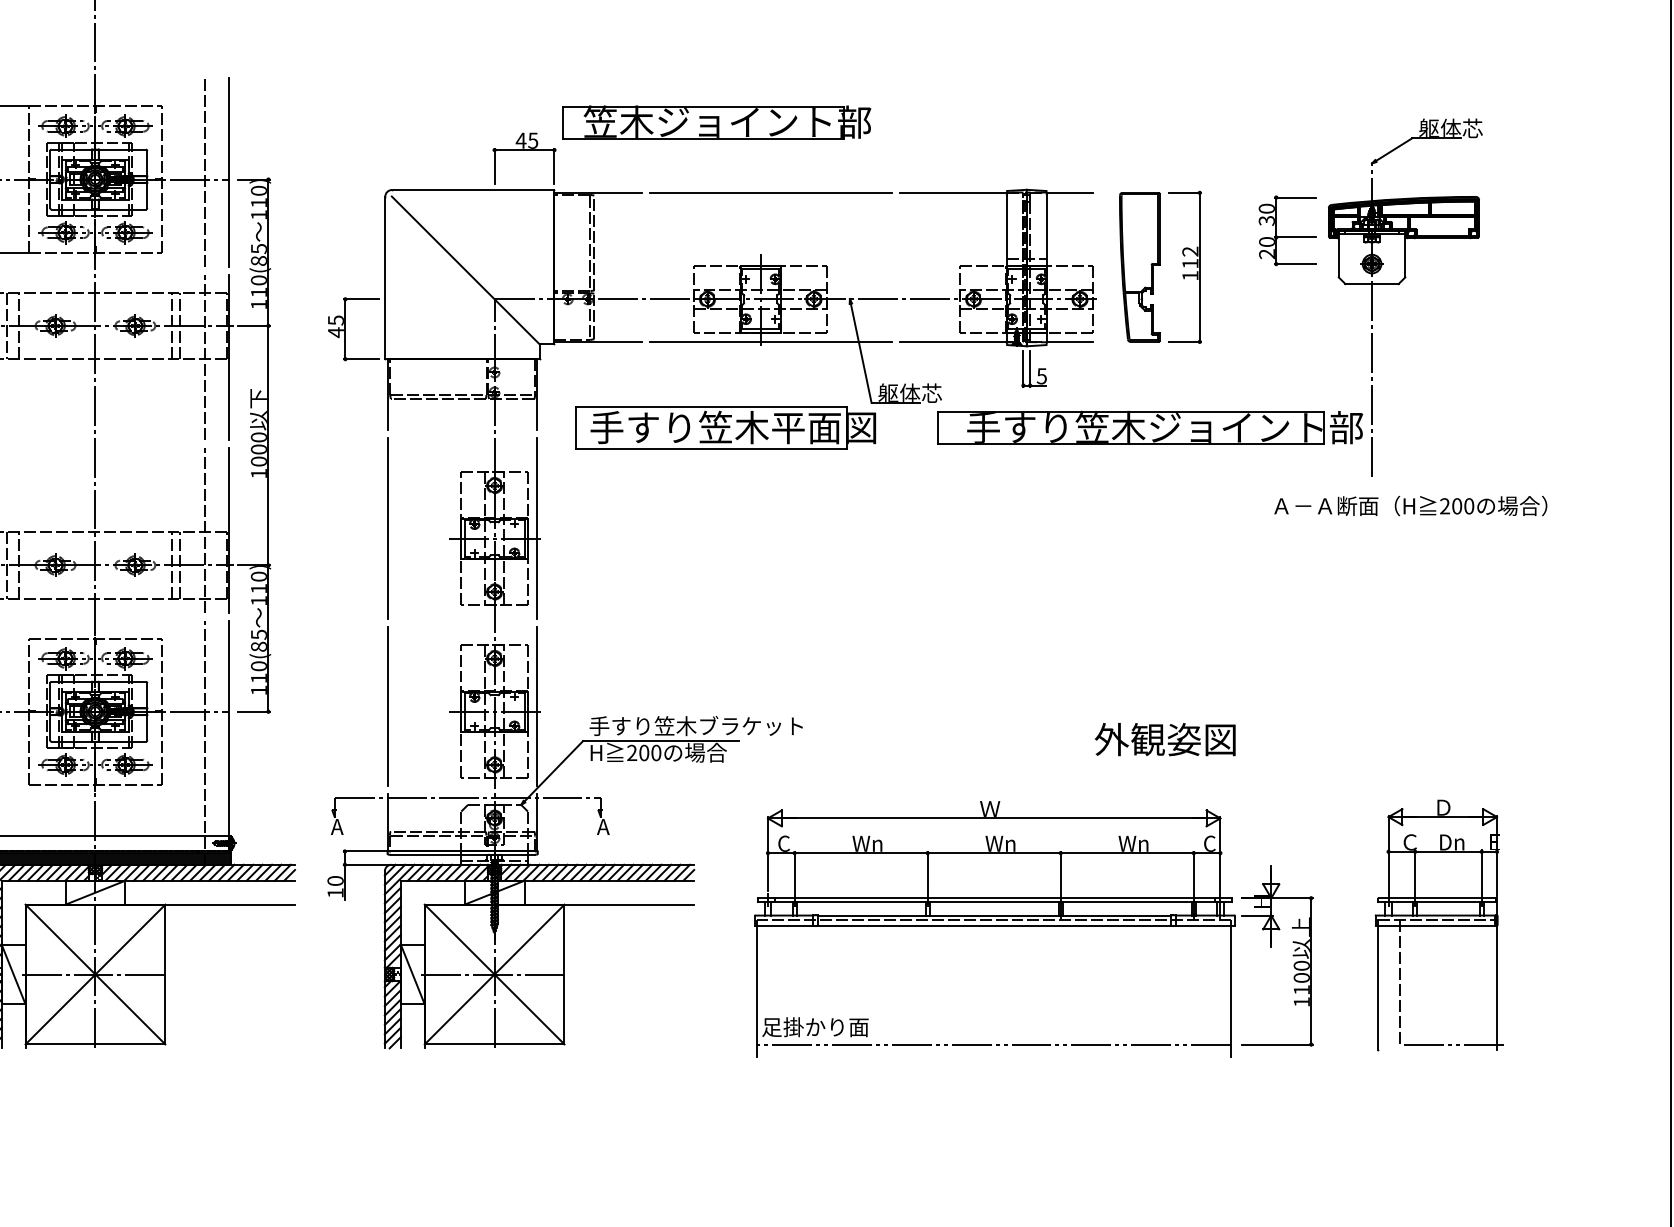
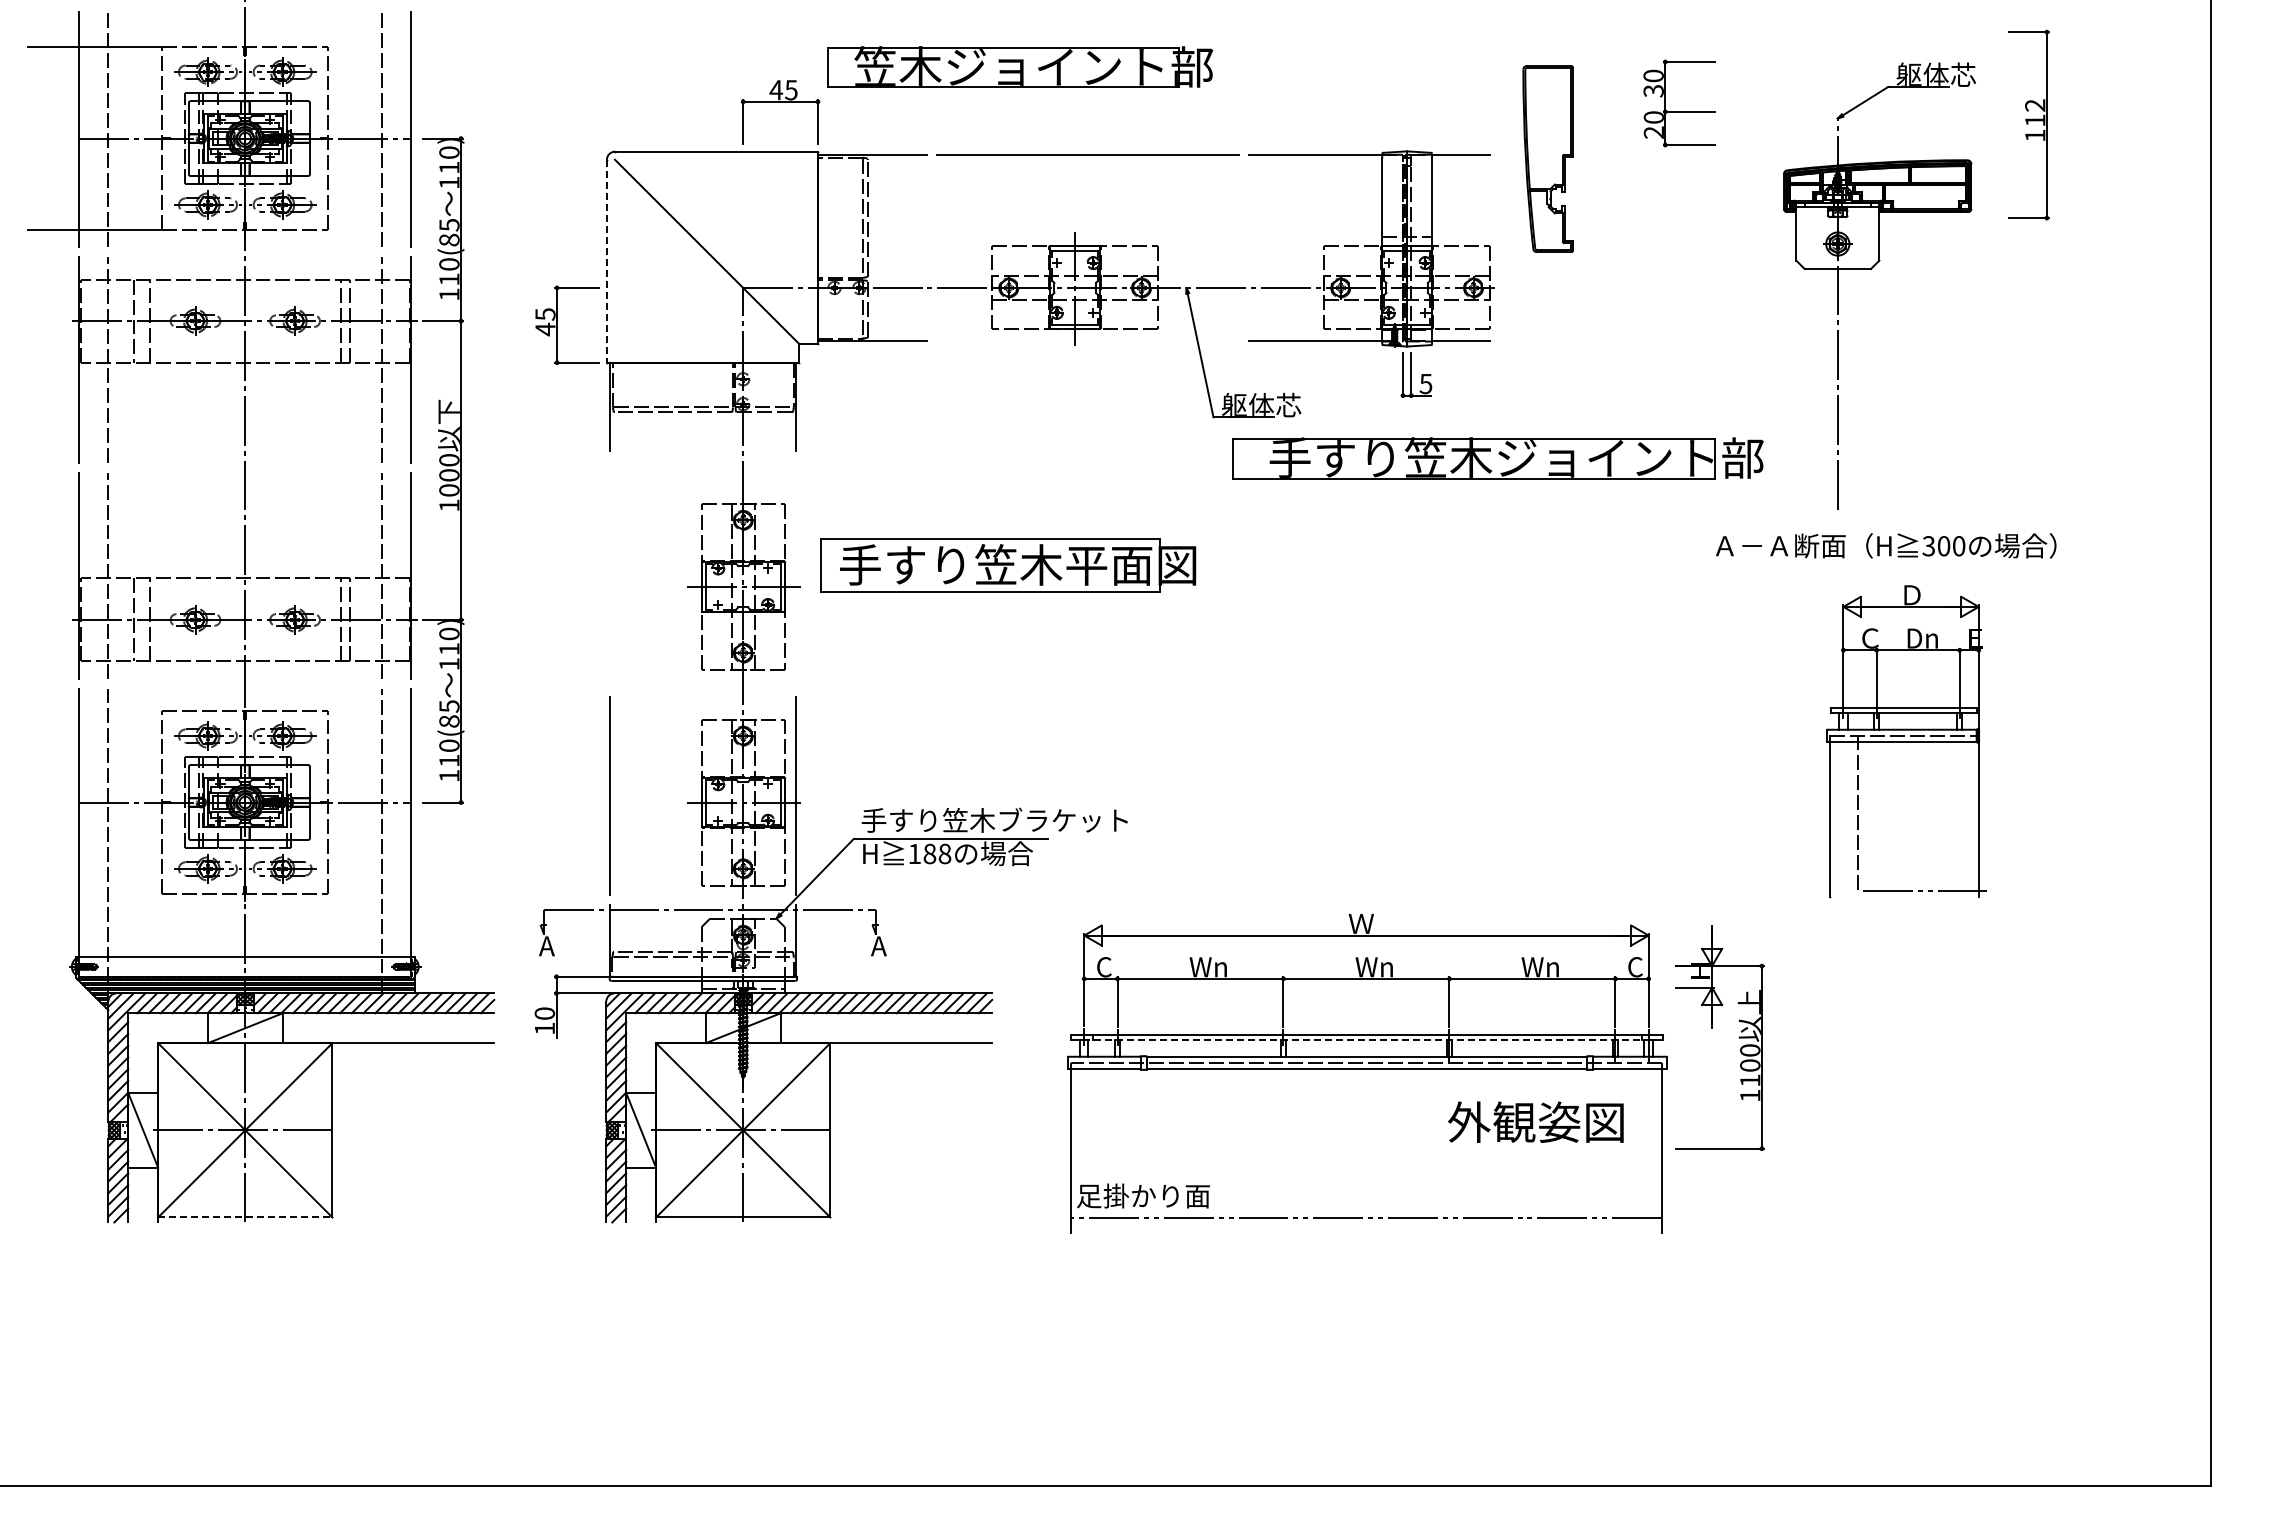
part: (1287, 237) -> (1679, 111), moved
part: (1139, 266) -> (1547, 158), moved
part: (1185, 266) -> (2028, 124), moved
line: (385, 278) -> (606, 261), solid -> dashed
line: (770, 342) -> (1087, 341), removed
part: (725, 427) -> (1008, 565), moved
part: (1149, 427) -> (1497, 458), moved
text: (1444, 506) -> (1928, 546), 200 -> 300
line: (388, 528) -> (610, 573), removed
line: (537, 528) -> (796, 573), removed
text: (1164, 739) -> (1535, 1121), moved
text: (643, 752) -> (929, 853), 200 -> 188
line: (995, 902) -> (1367, 1040), solid -> dashed
part: (1439, 924) -> (1906, 741), moved
part: (1271, 948) -> (1712, 1028), moved
line: (95, 1044) -> (245, 1217), solid -> dashed

